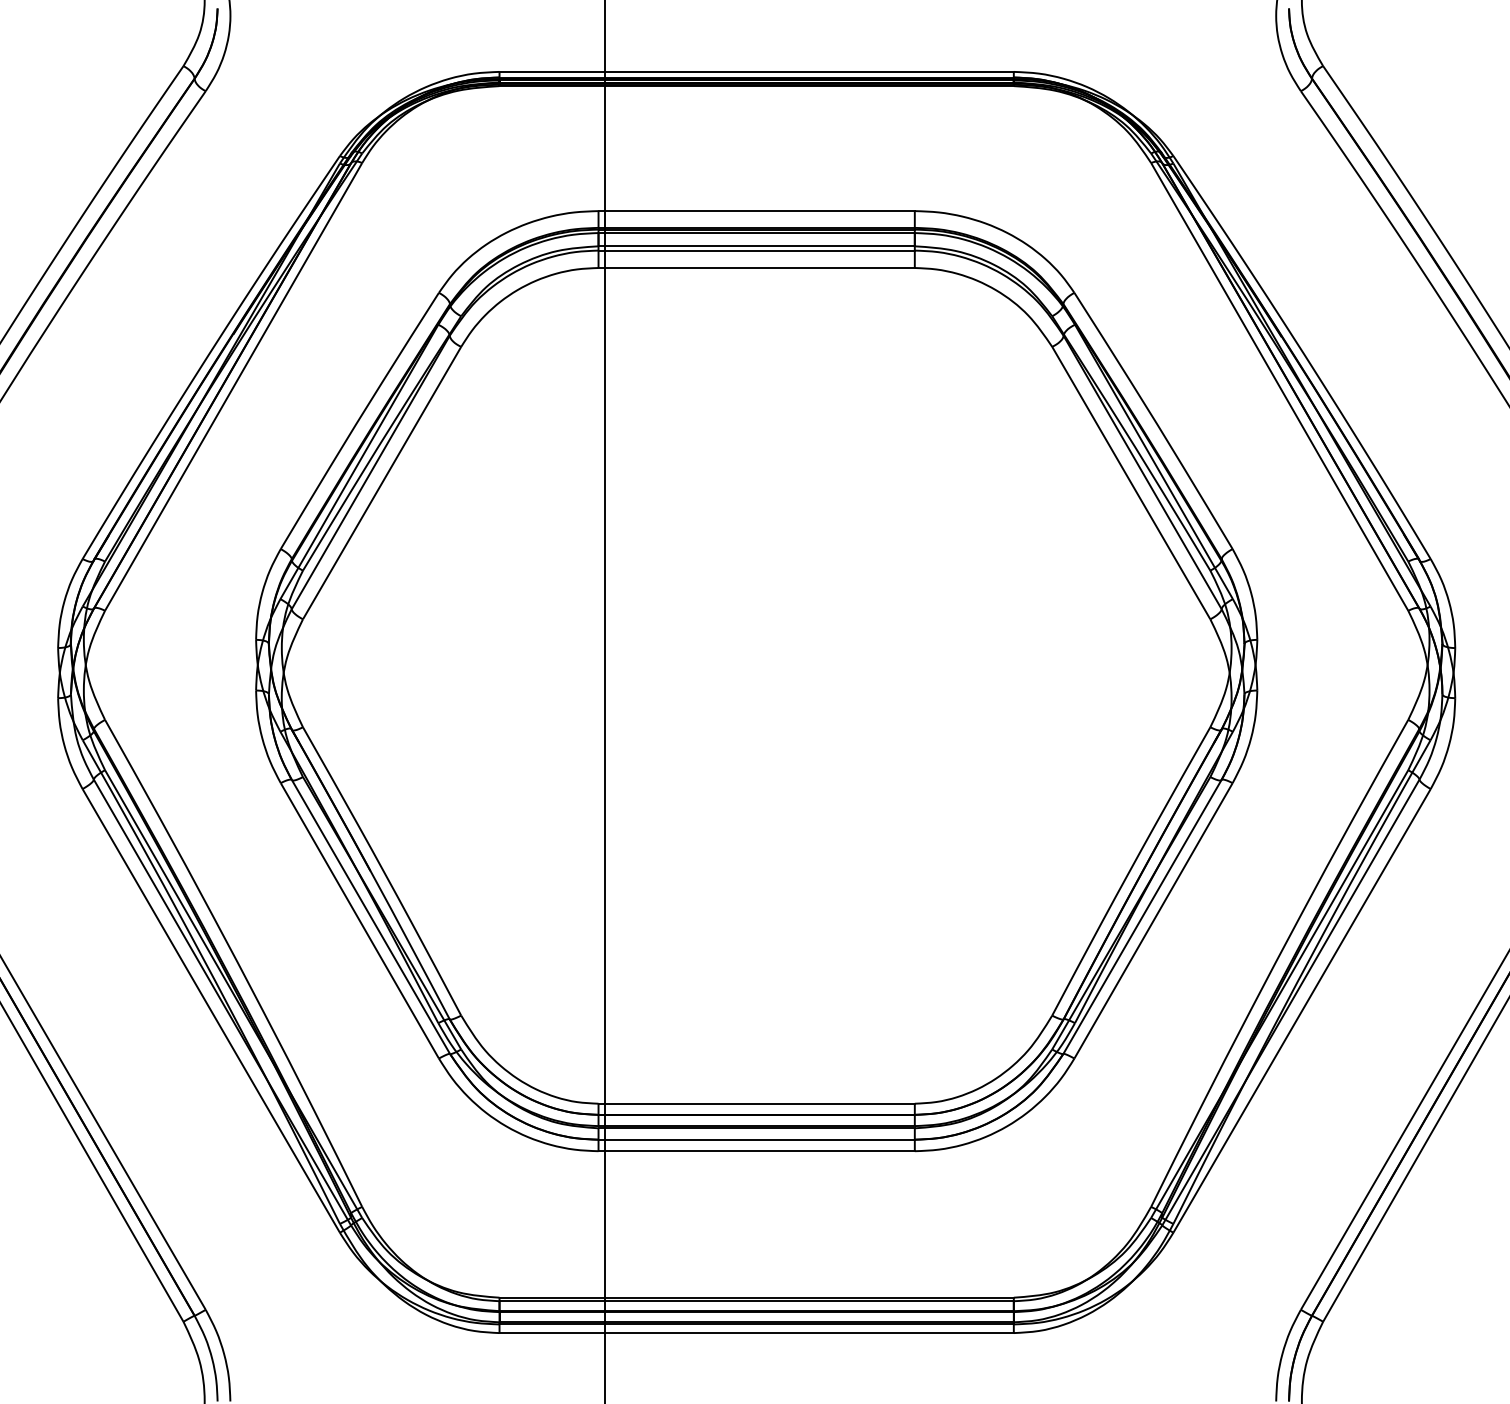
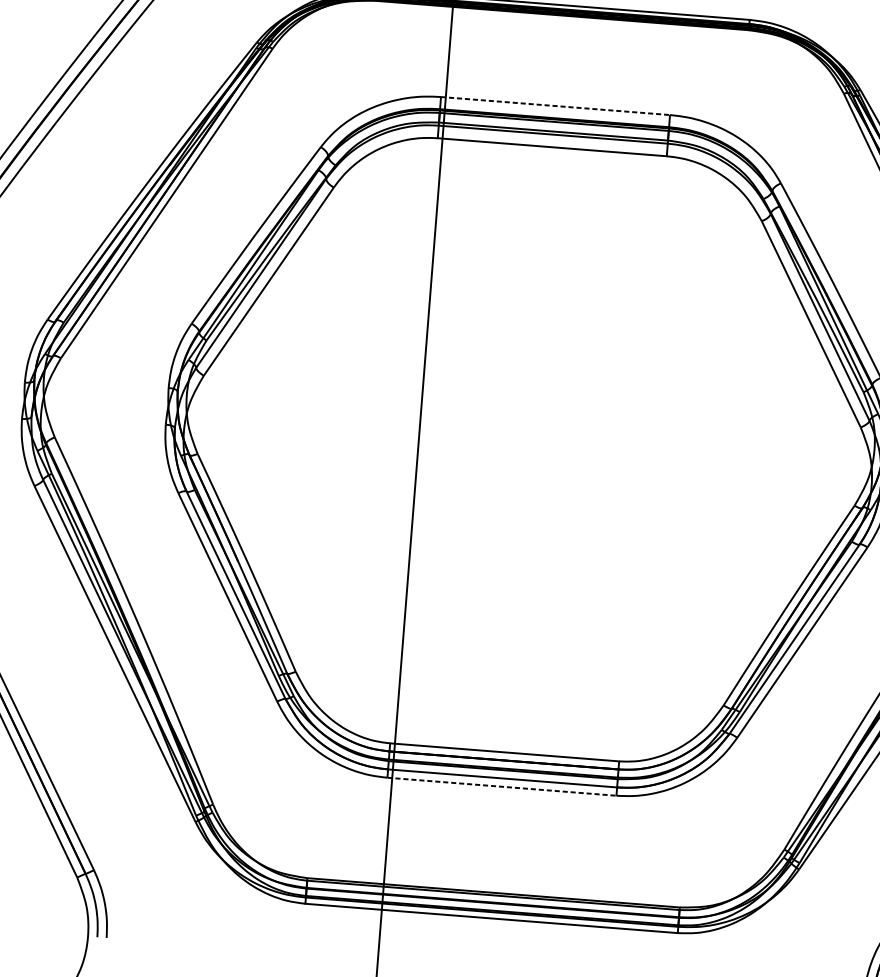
line: (757, 211) -> (556, 106), solid -> dashed
line: (757, 1151) -> (502, 787), solid -> dashed

